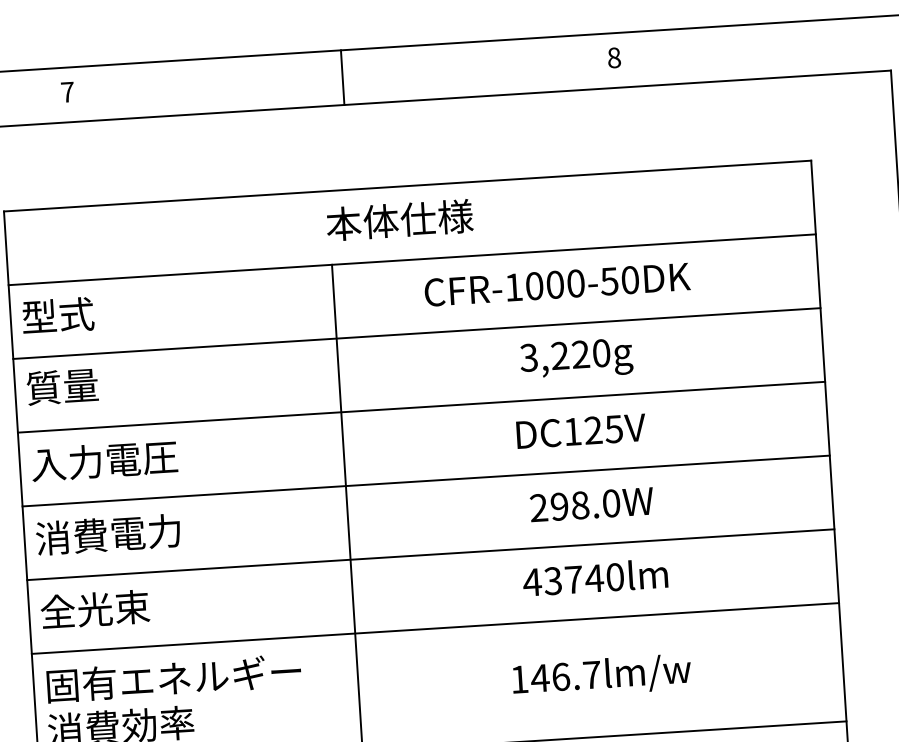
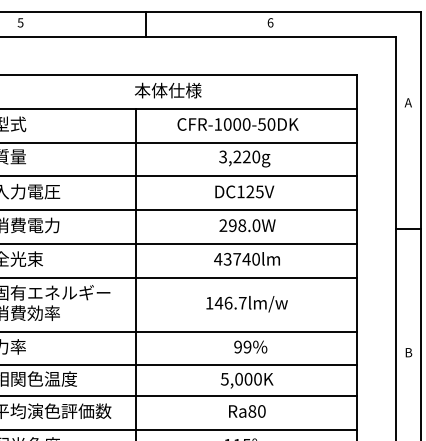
text: (614, 57) -> (270, 22), 8 -> 6
text: (67, 91) -> (20, 22), 7 -> 5

